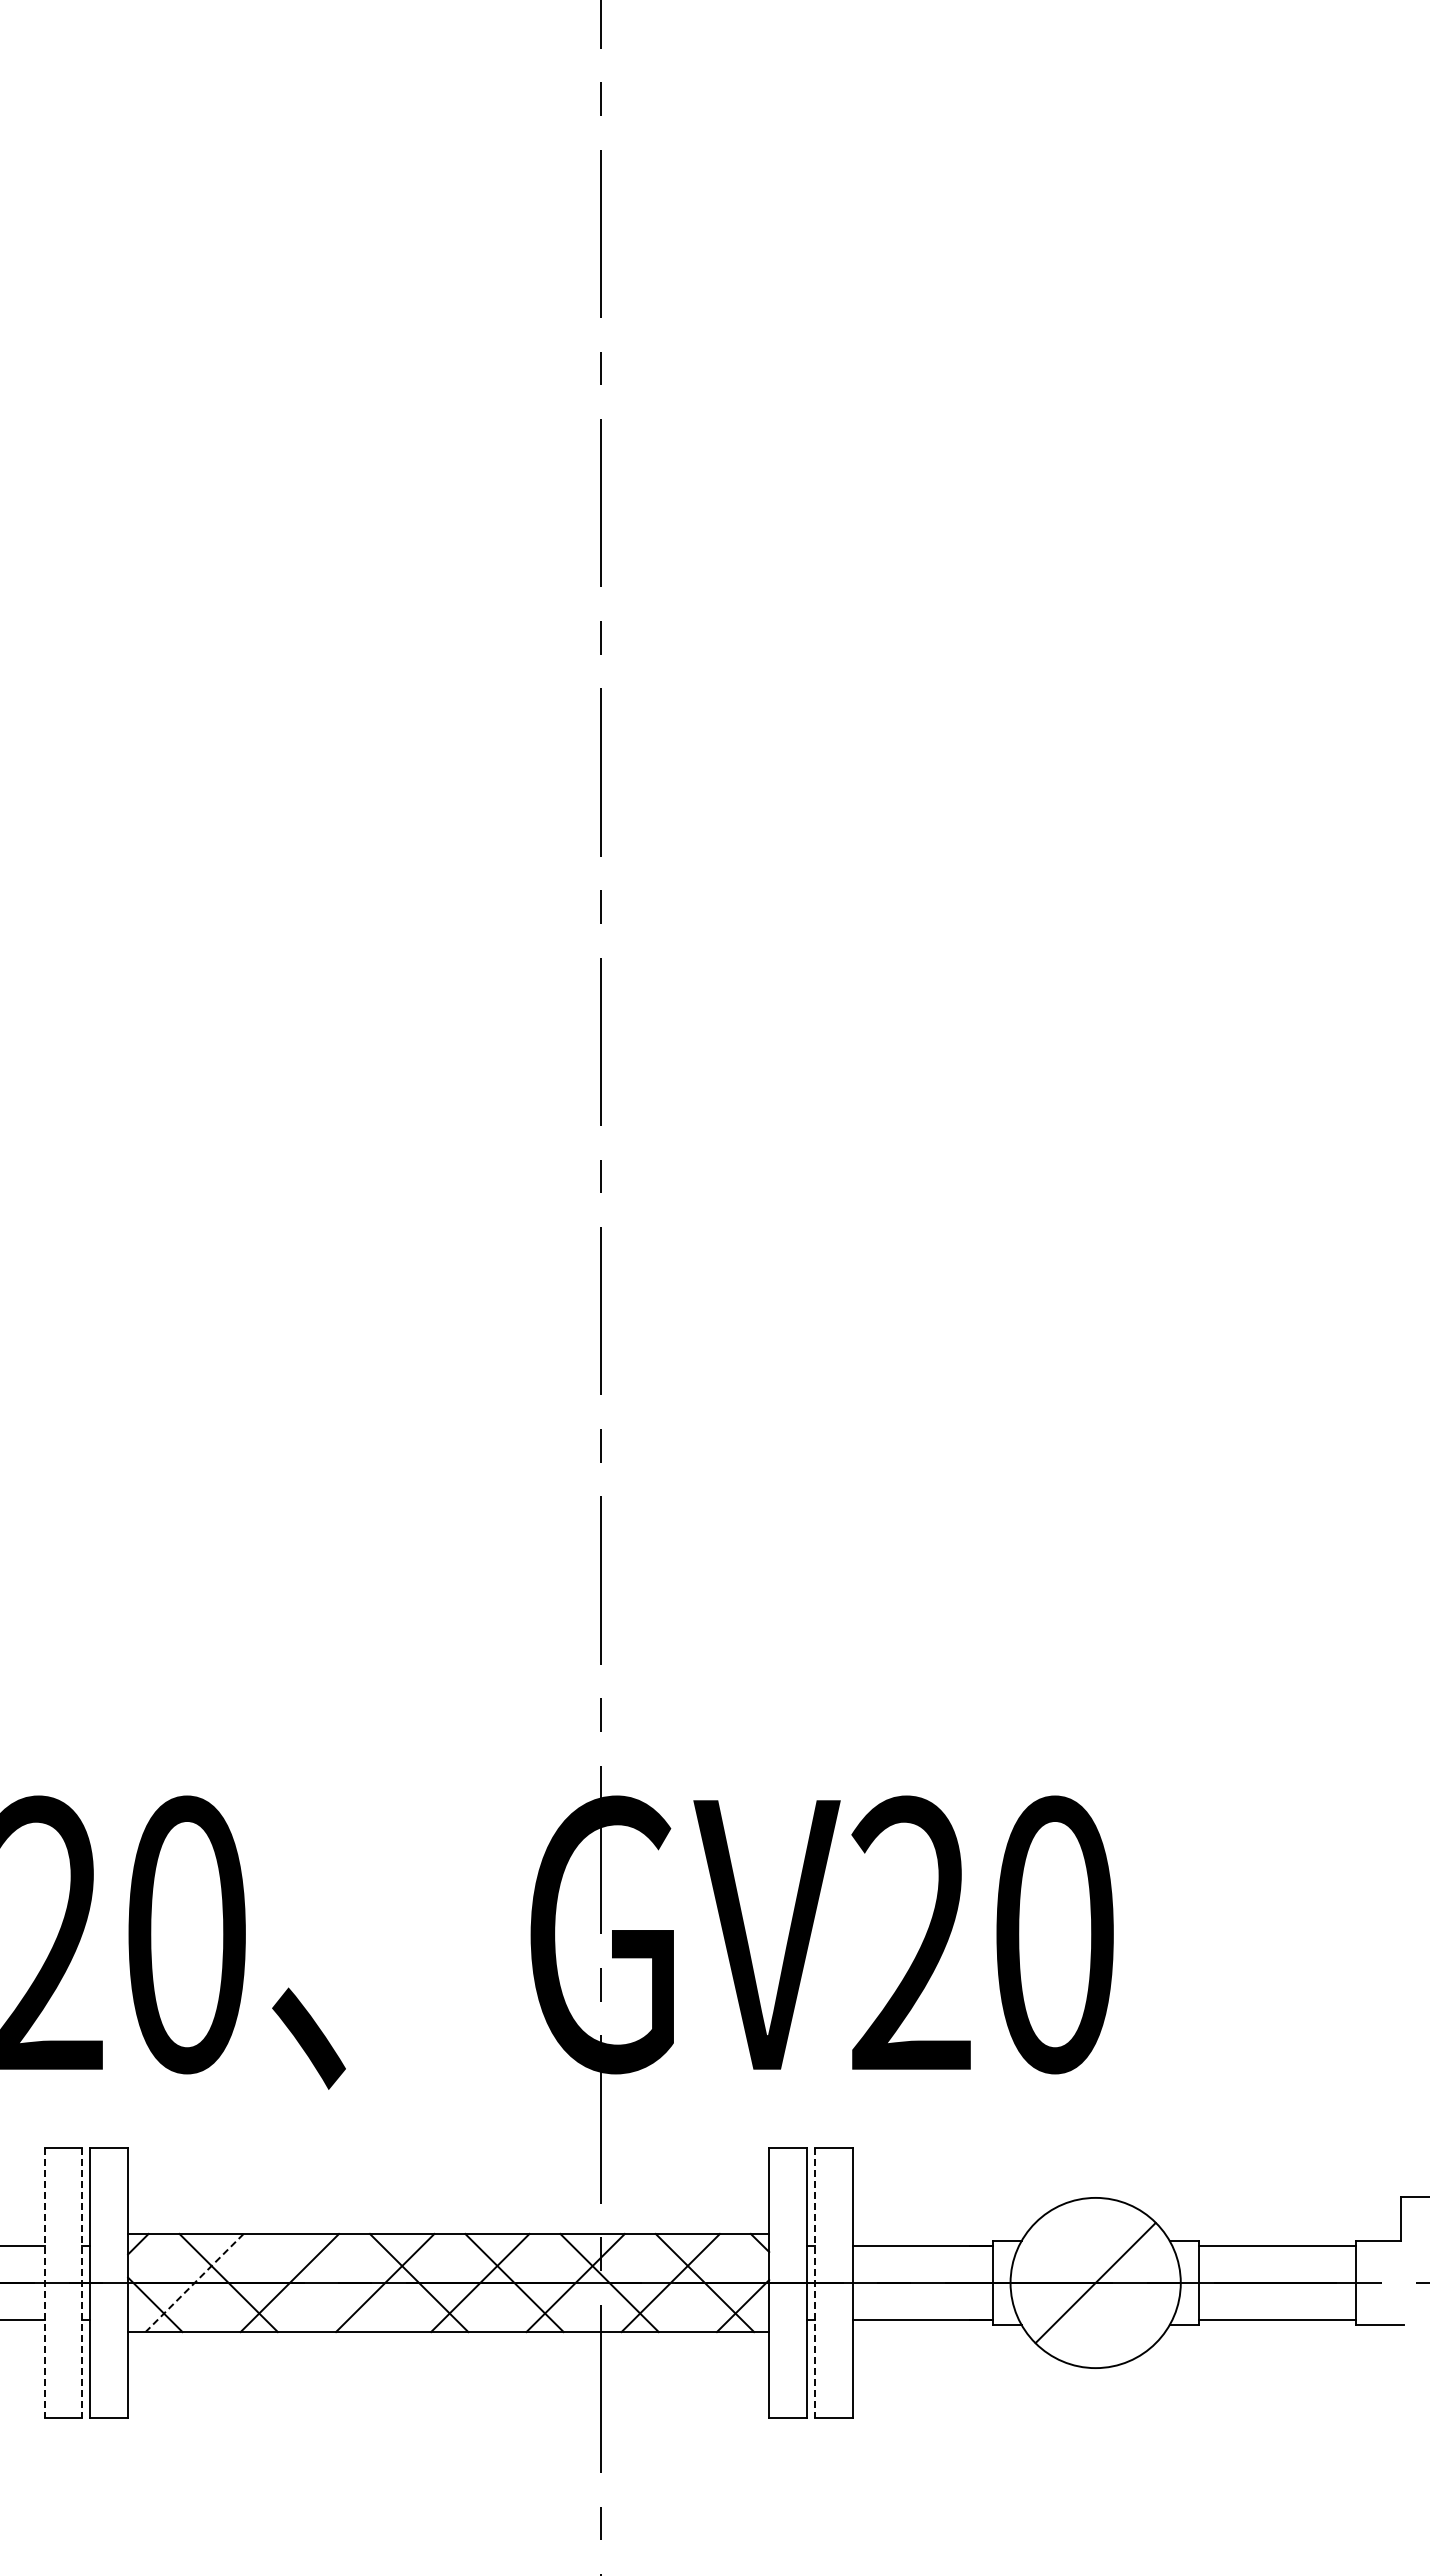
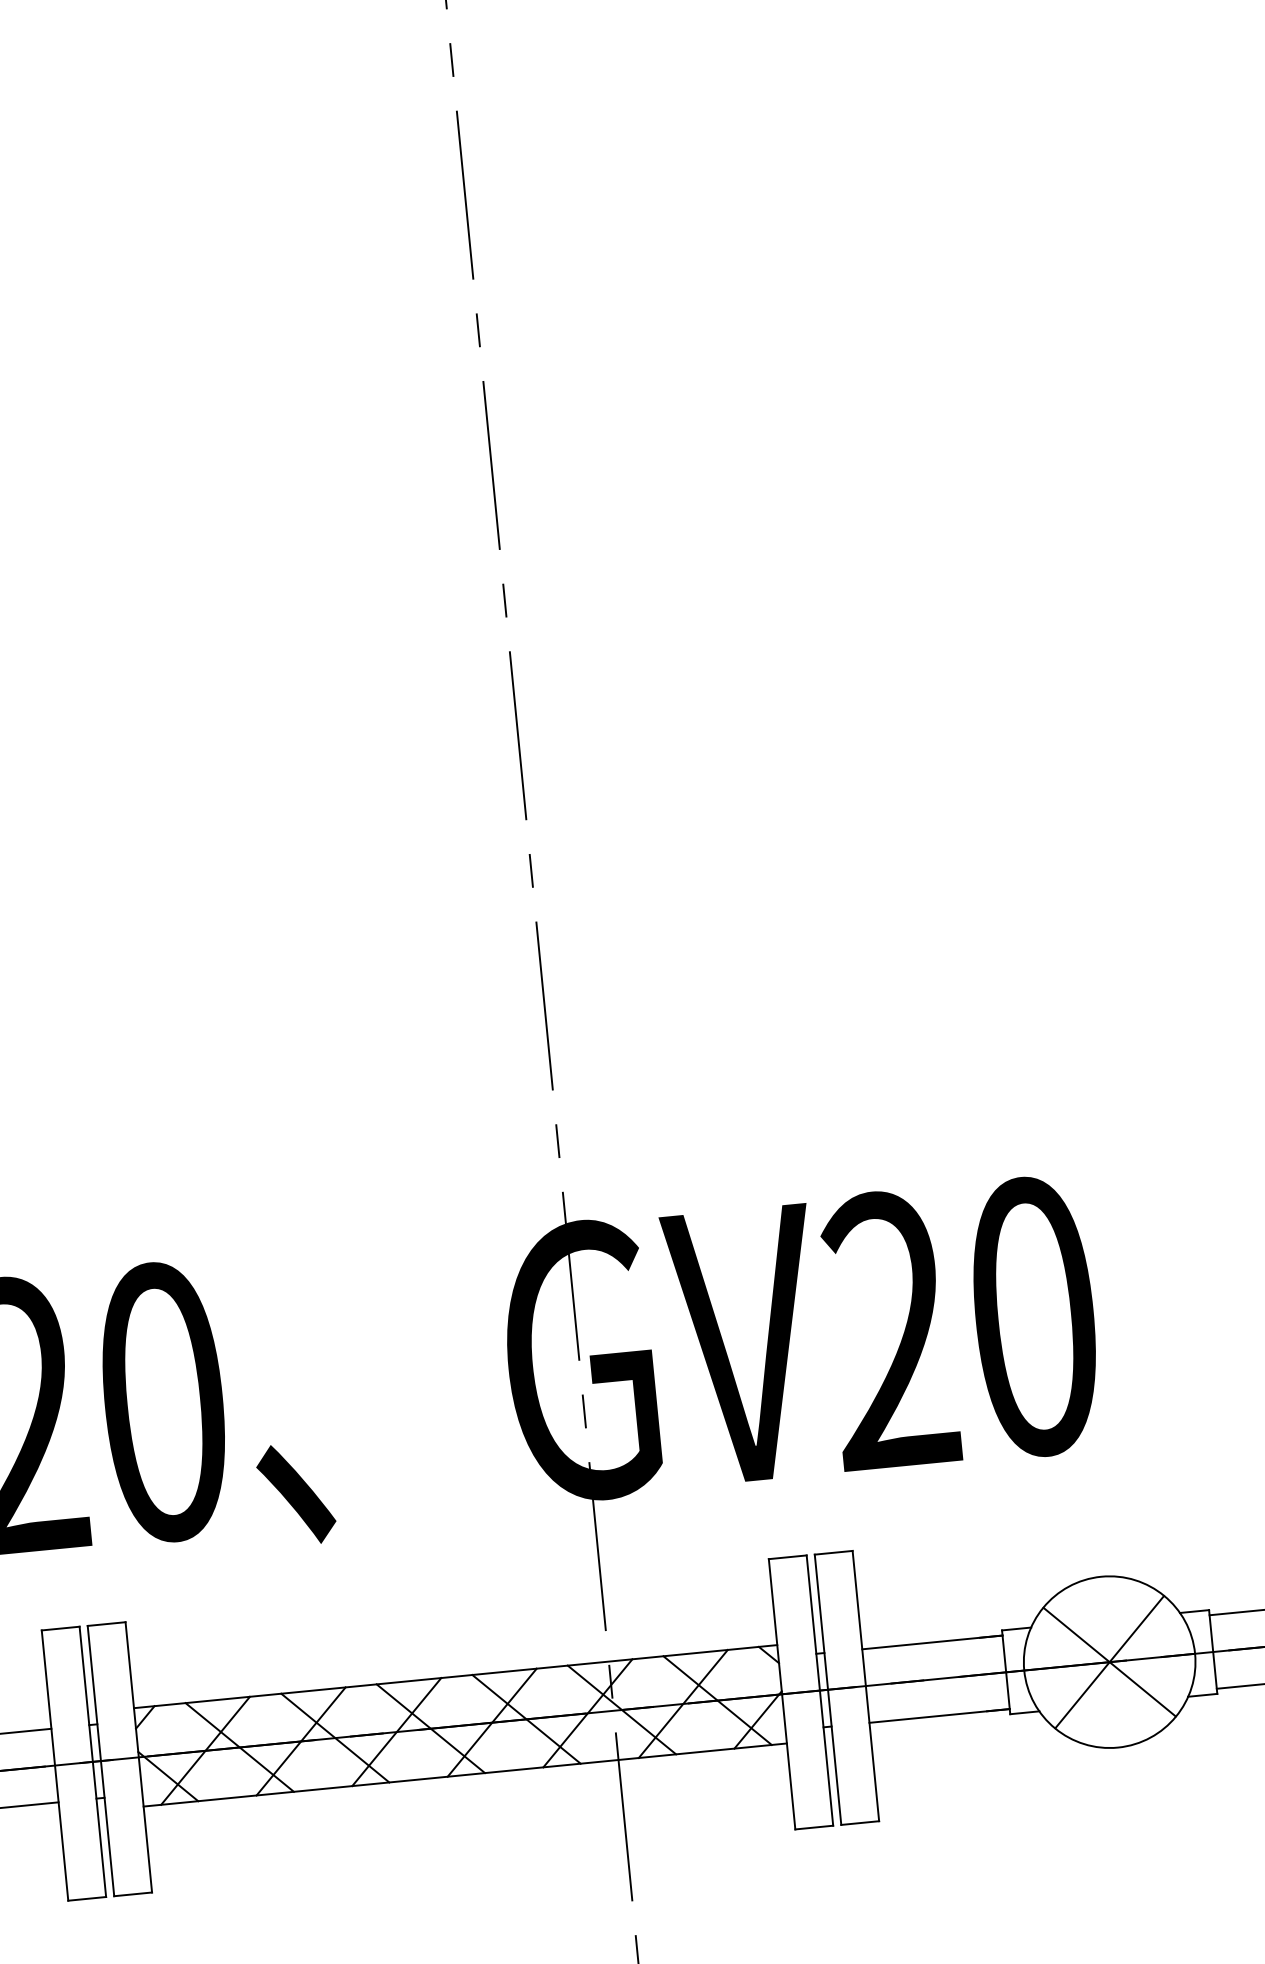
line: (323, 2282) -> (334, 1737), added
line: (1095, 2282) -> (1109, 1661), added
line: (44, 2283) -> (54, 1766), dashed -> solid
line: (82, 2283) -> (93, 1762), dashed -> solid
line: (194, 2283) -> (205, 1751), dashed -> solid
line: (815, 2283) -> (828, 1690), dashed -> solid

